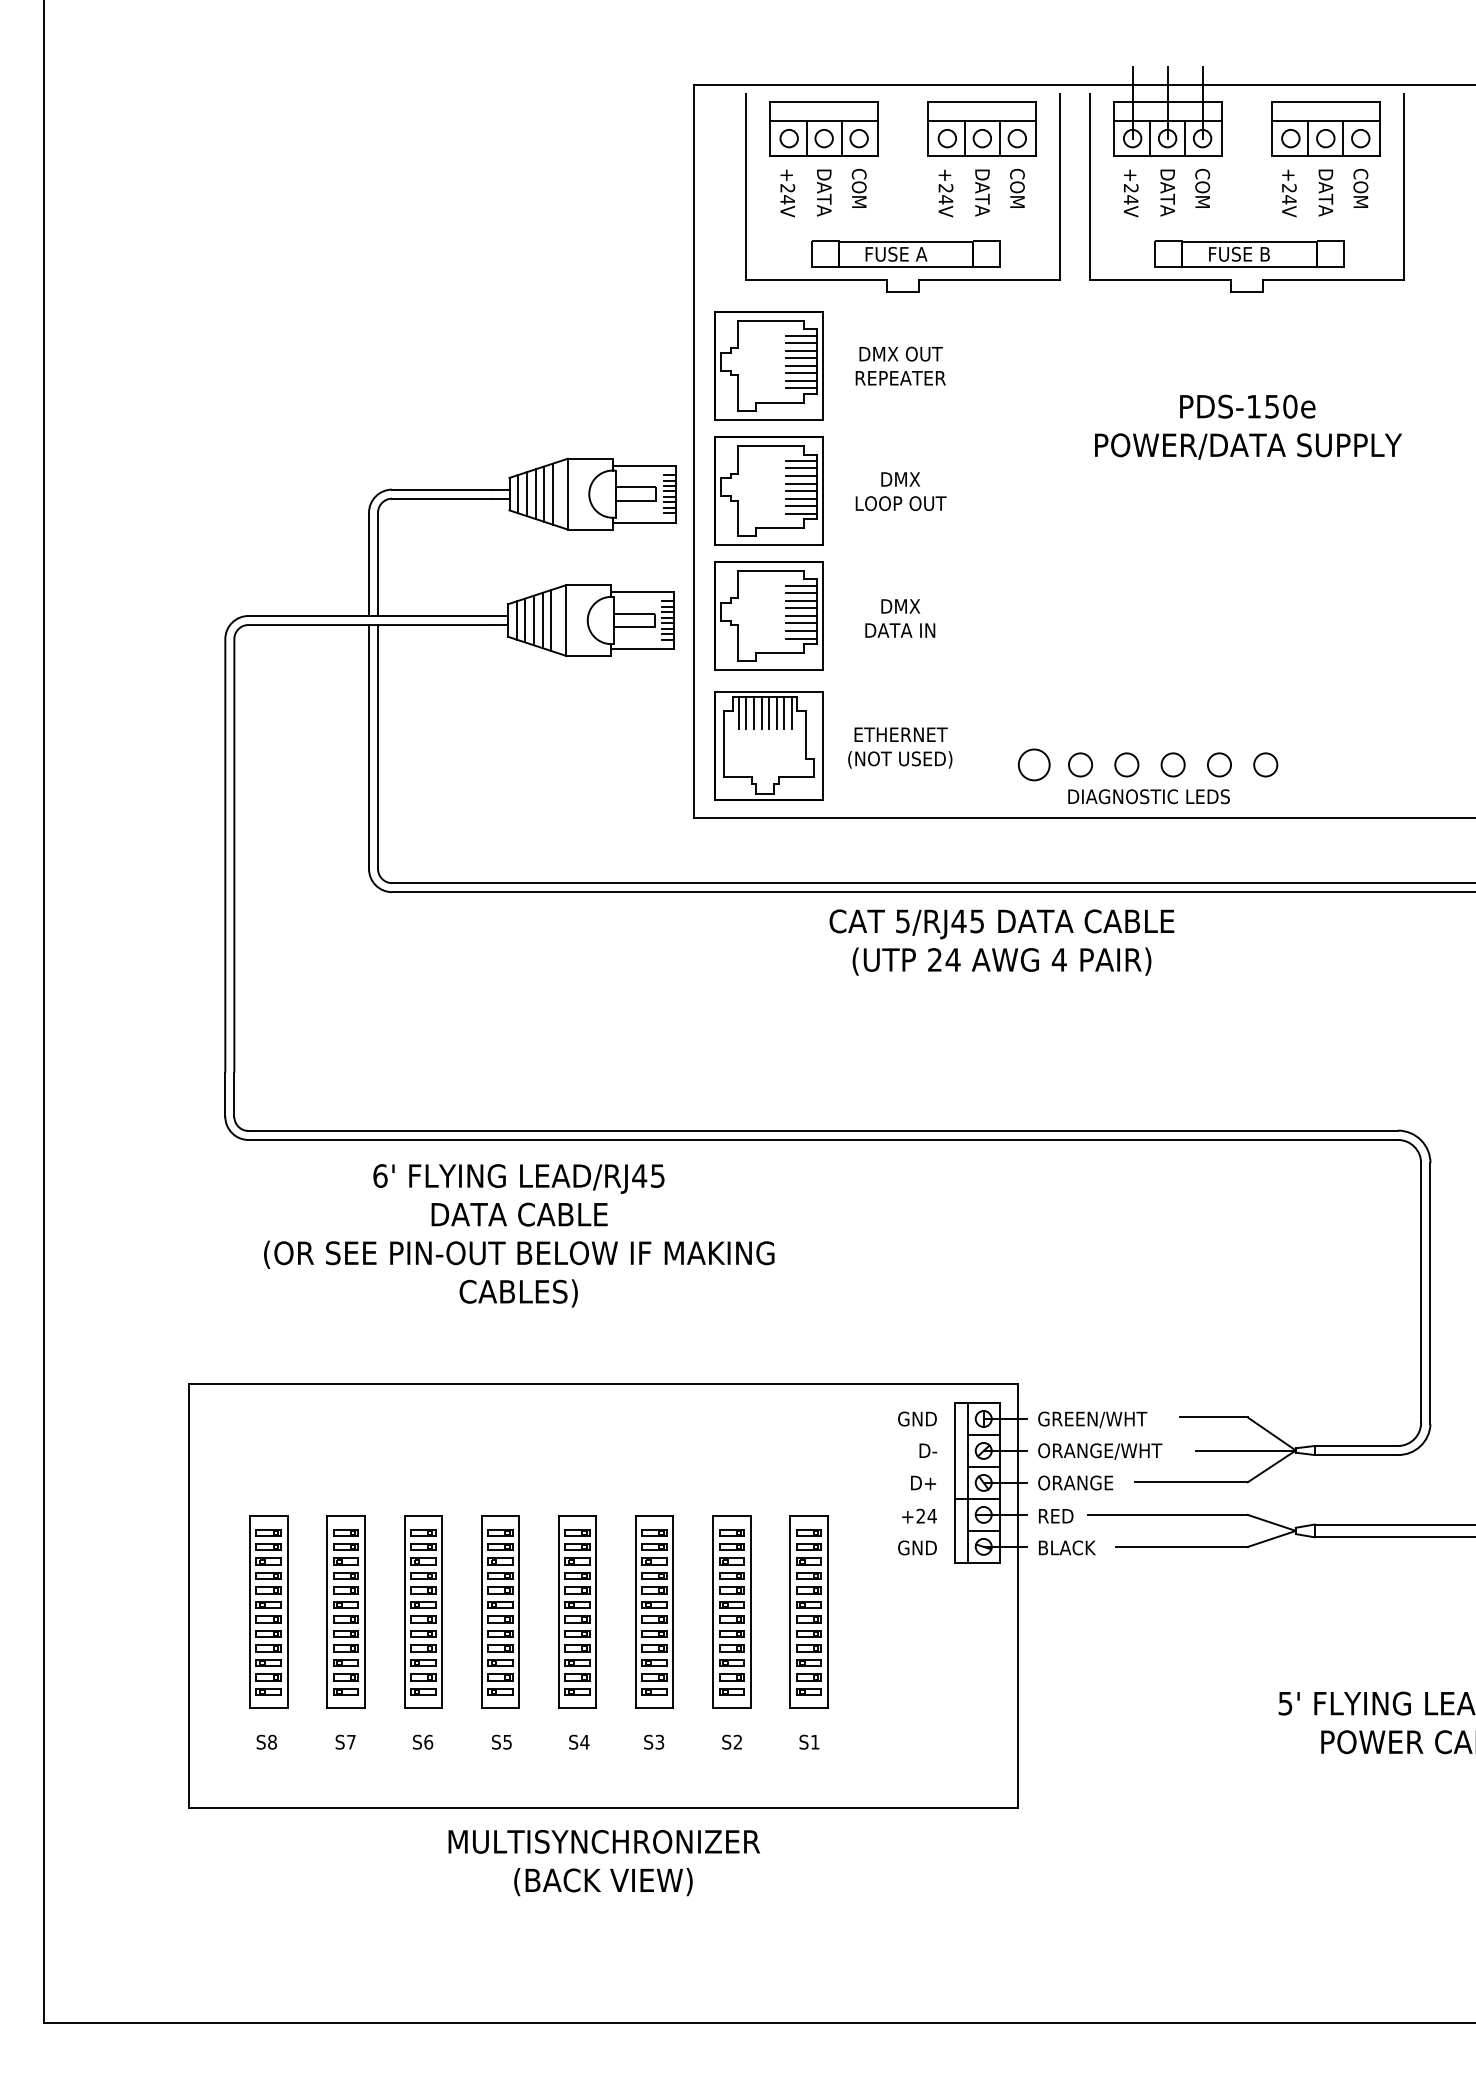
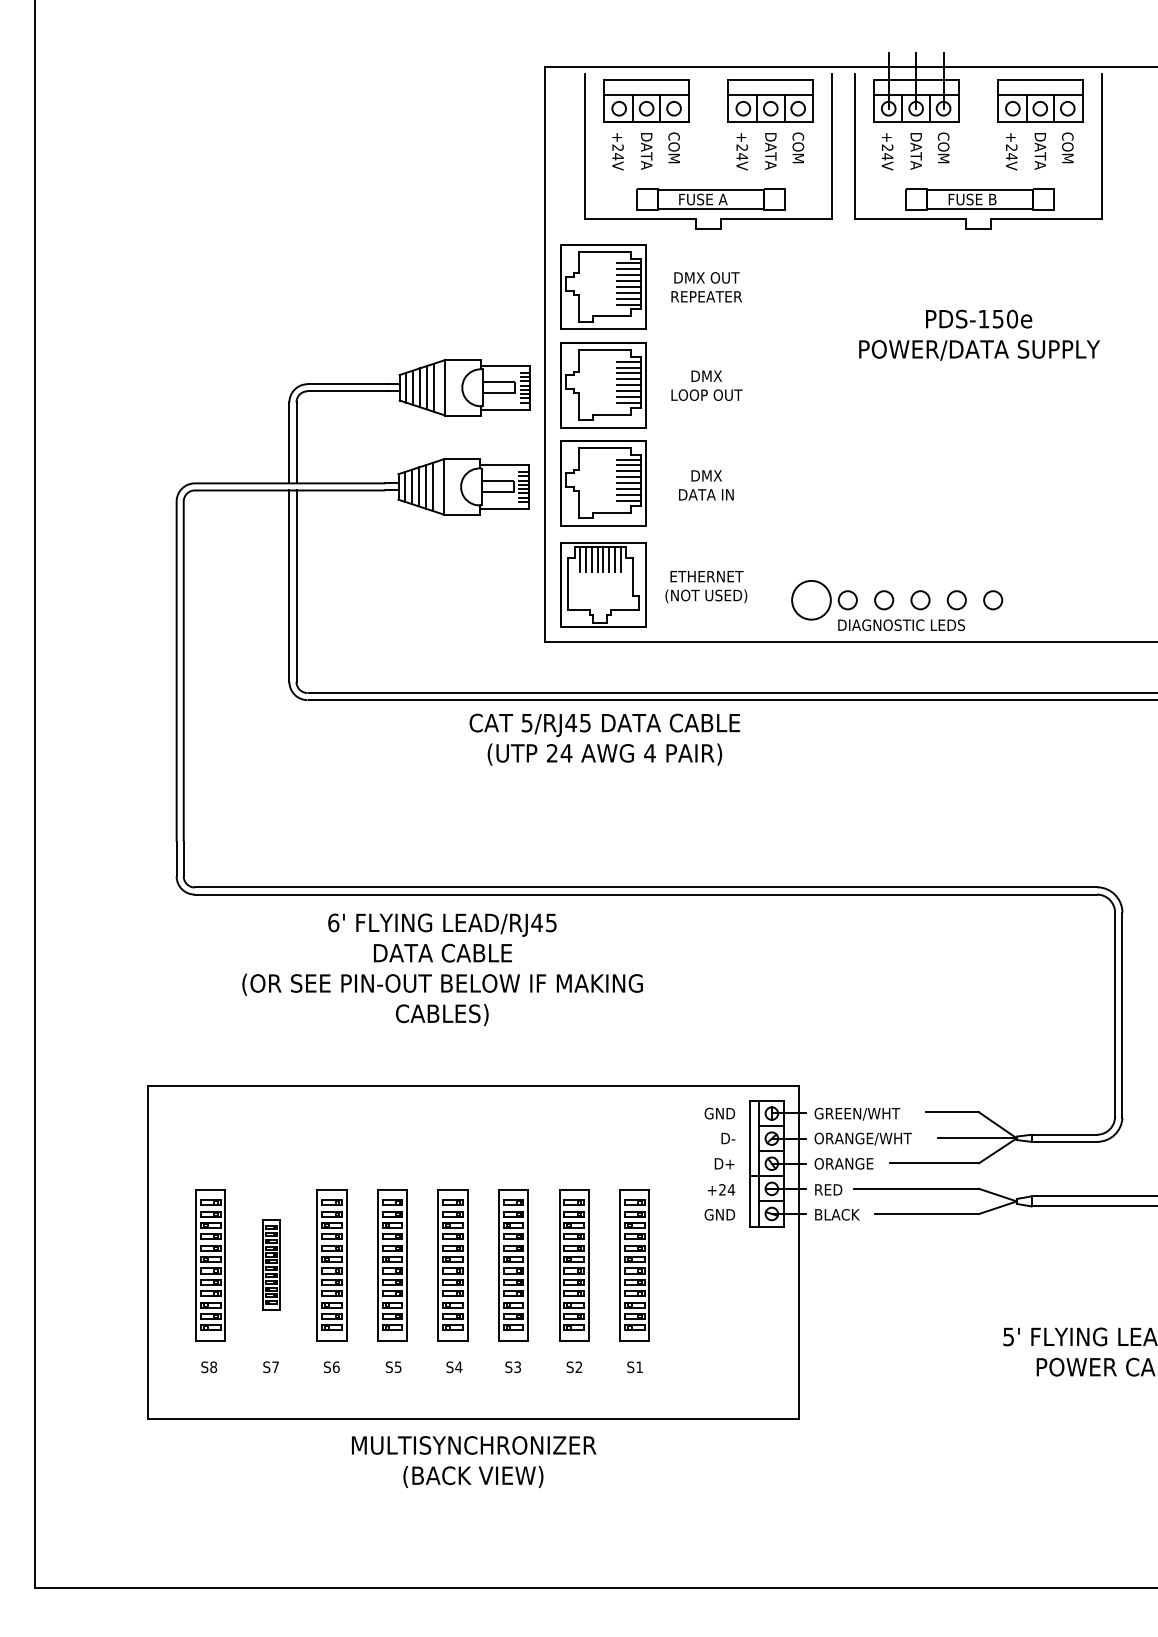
circle: (1033, 764) -> (810, 599), size x1.6
text: (1001, 942) -> (604, 739), moved
text: (519, 1235) -> (442, 969), moved
part: (345, 1611) -> (270, 1264), size x0.6

